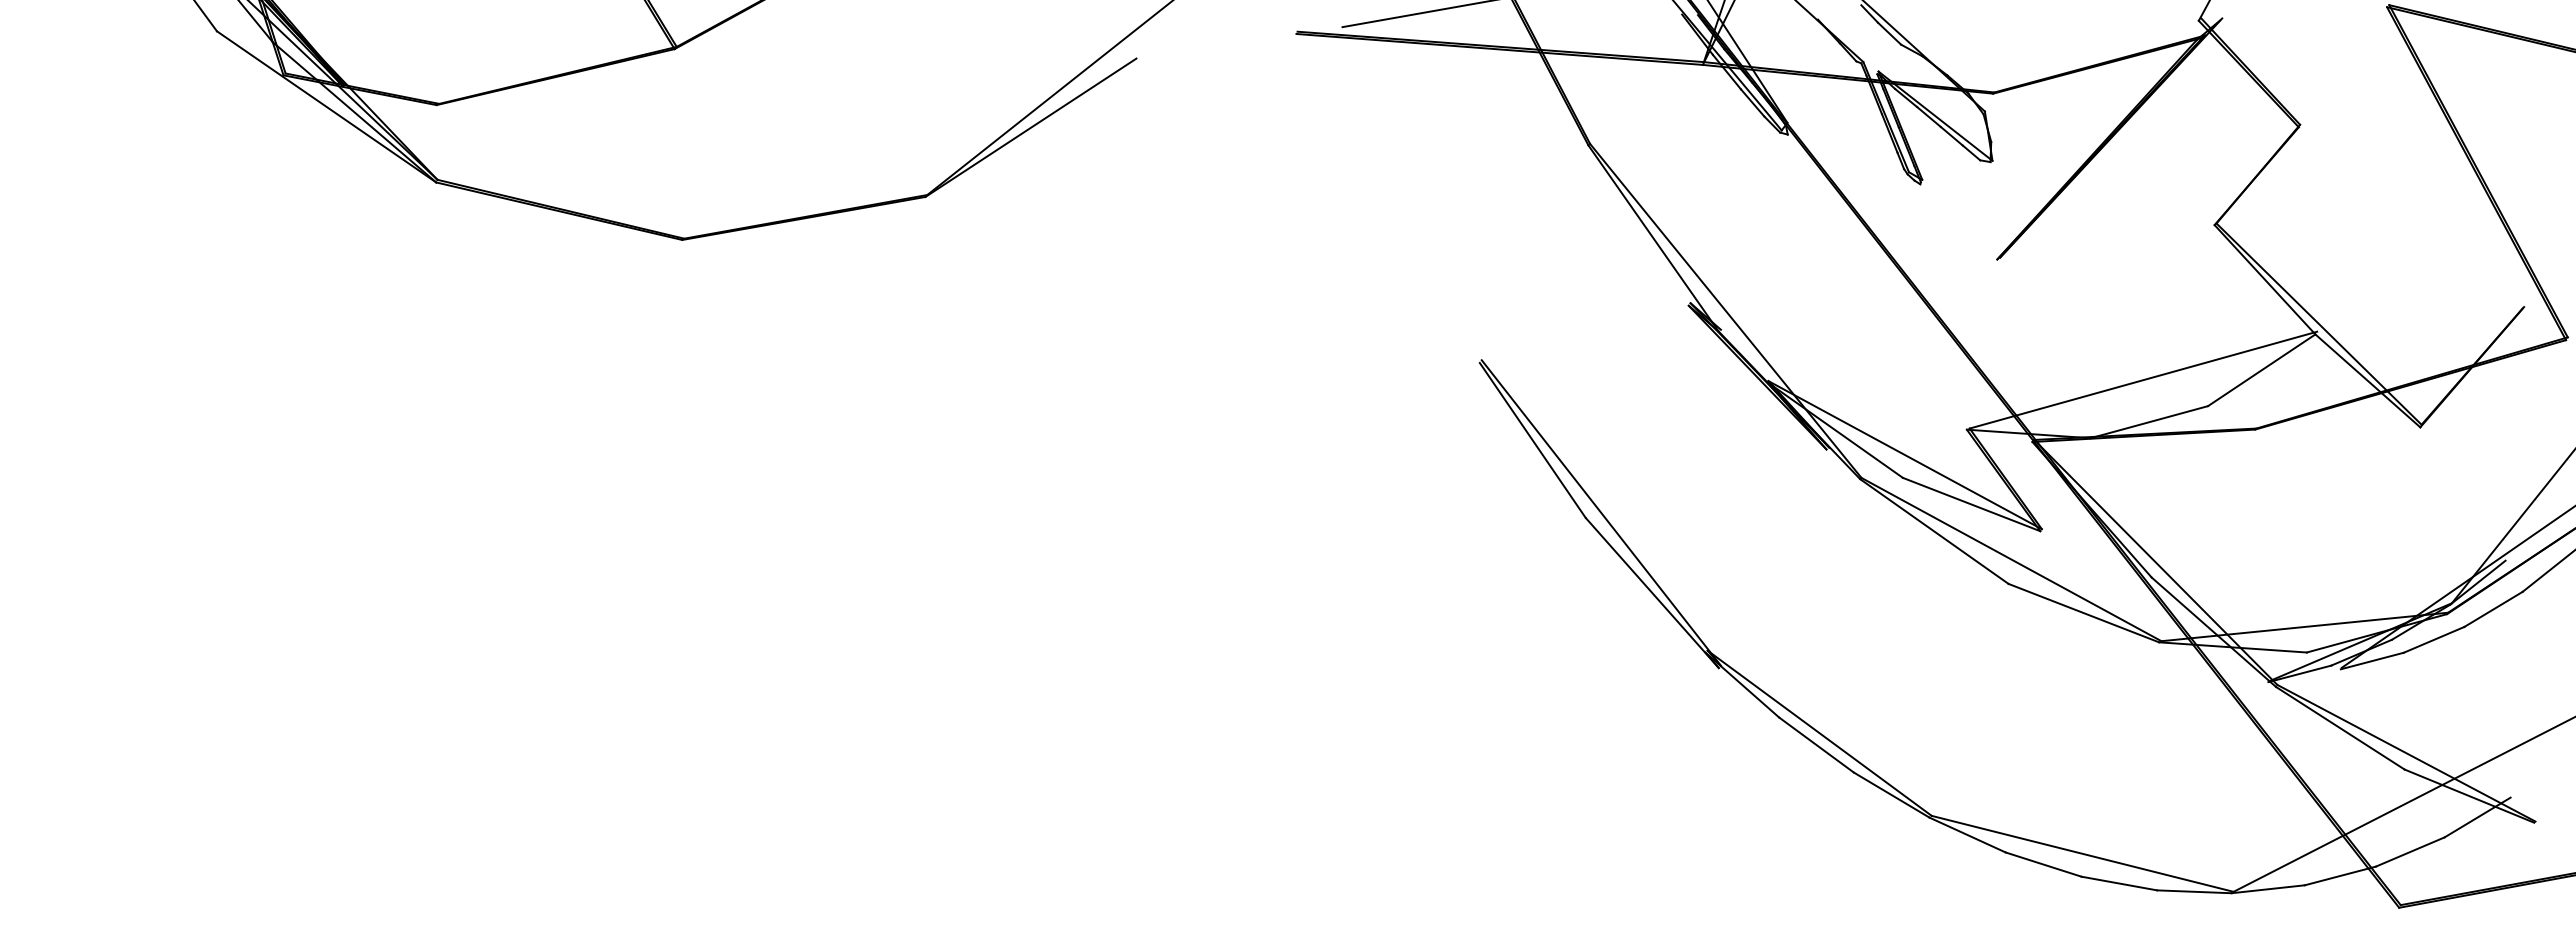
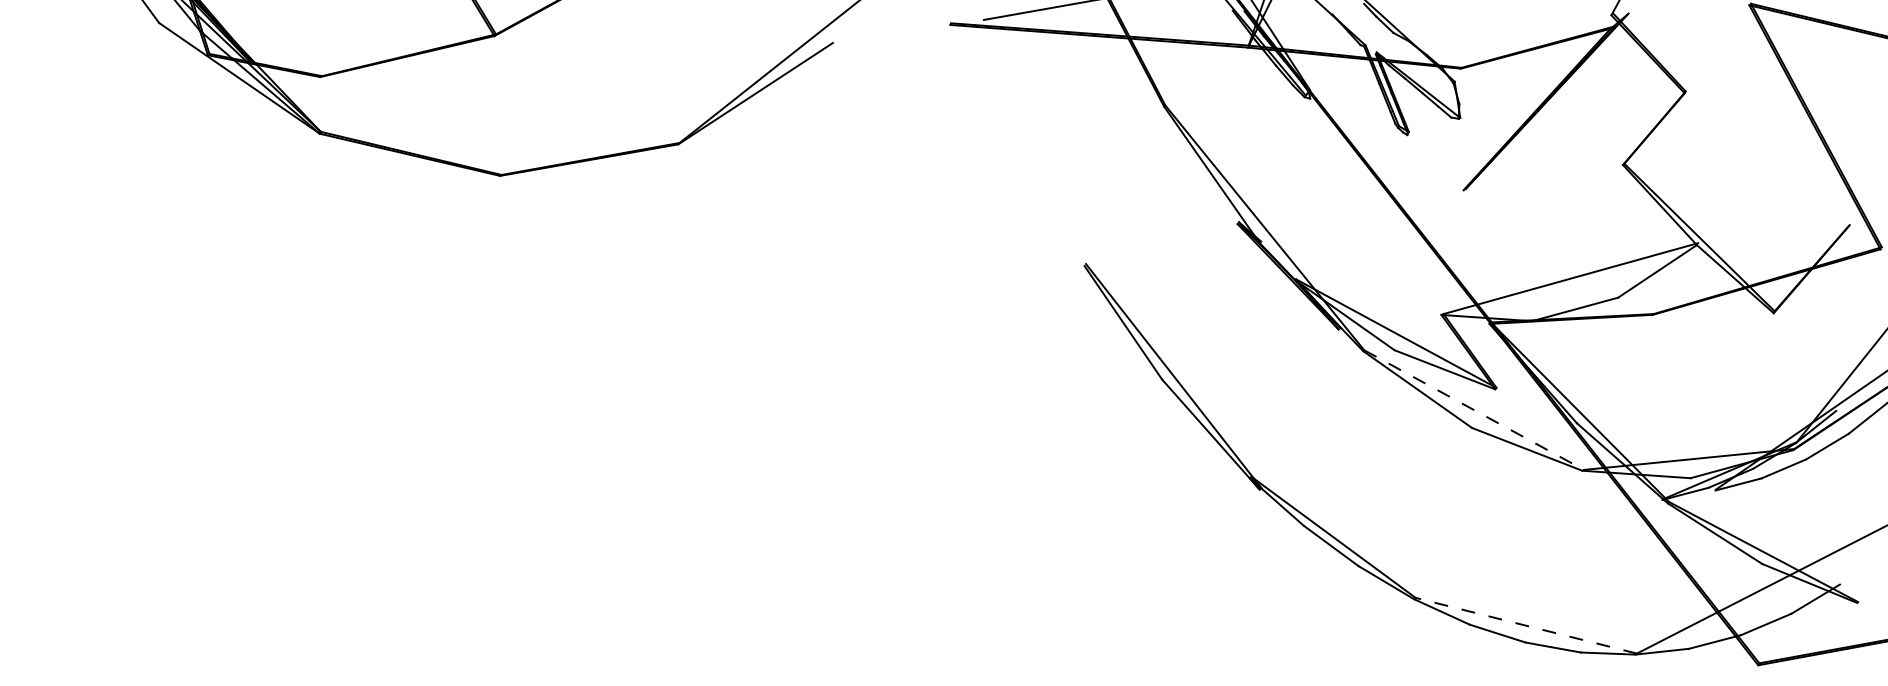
line: (2011, 559) -> (1474, 410), solid -> dashed
line: (2082, 853) -> (1526, 625), solid -> dashed

